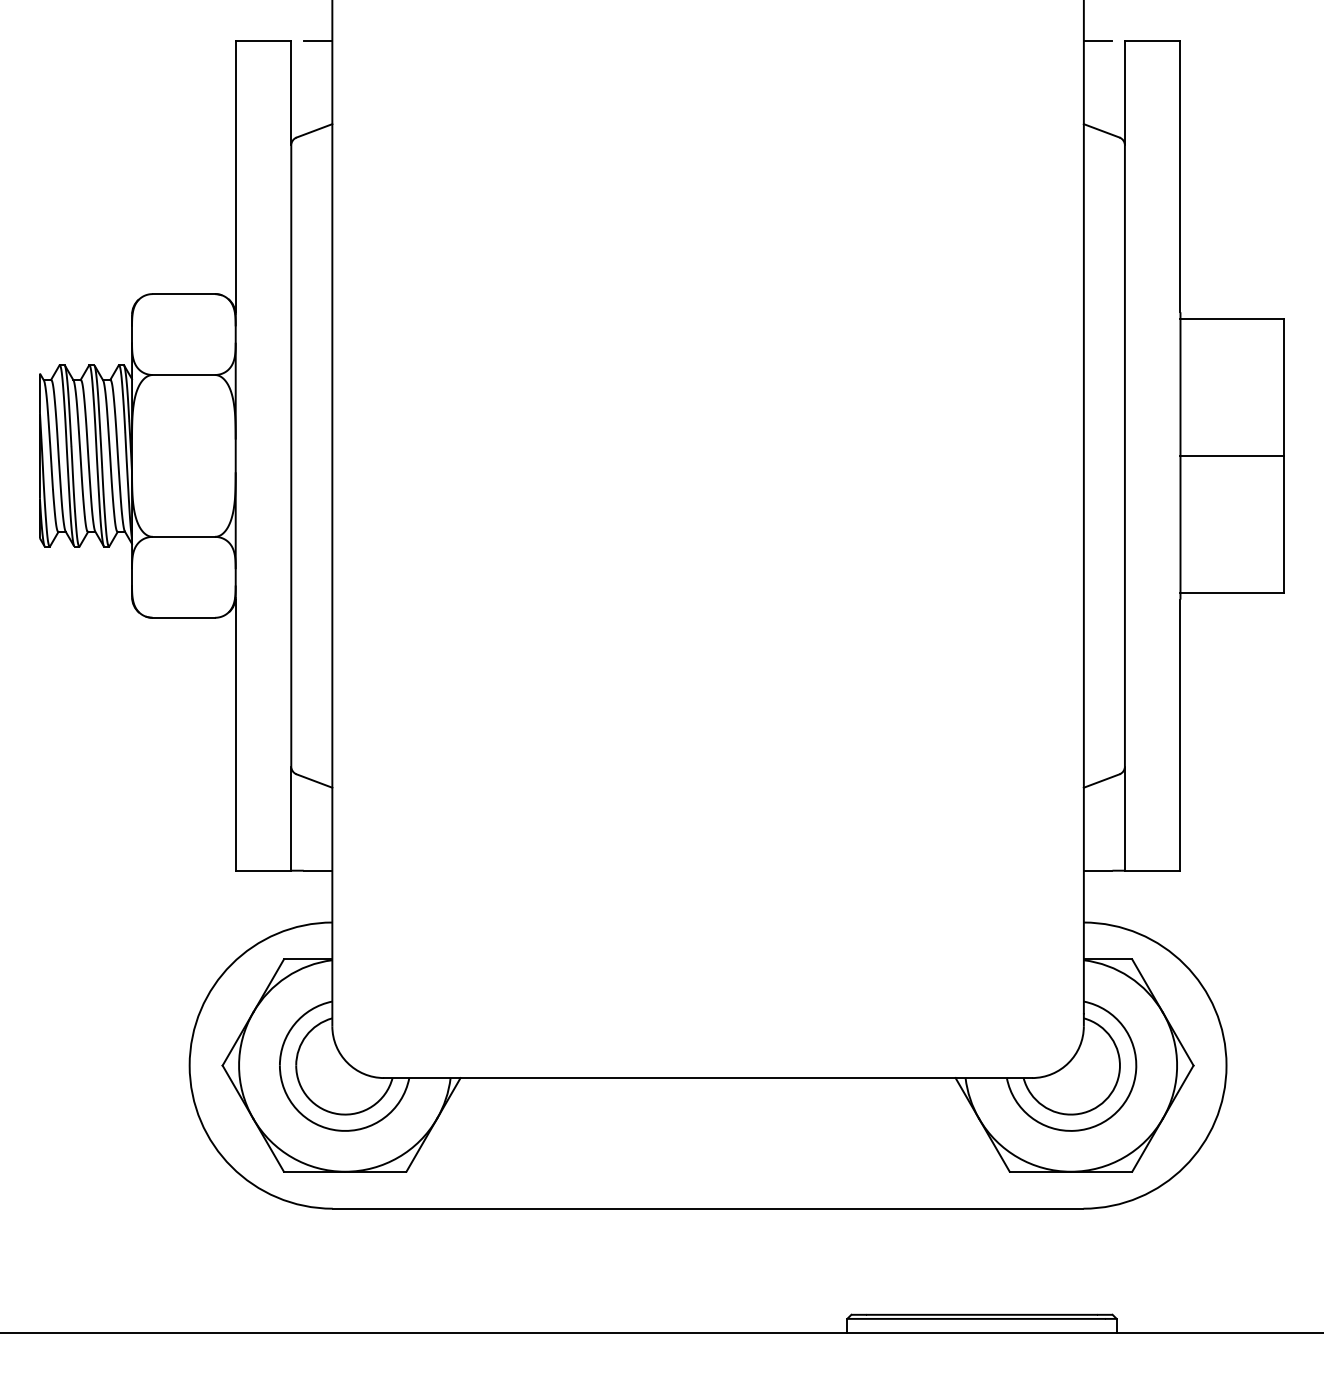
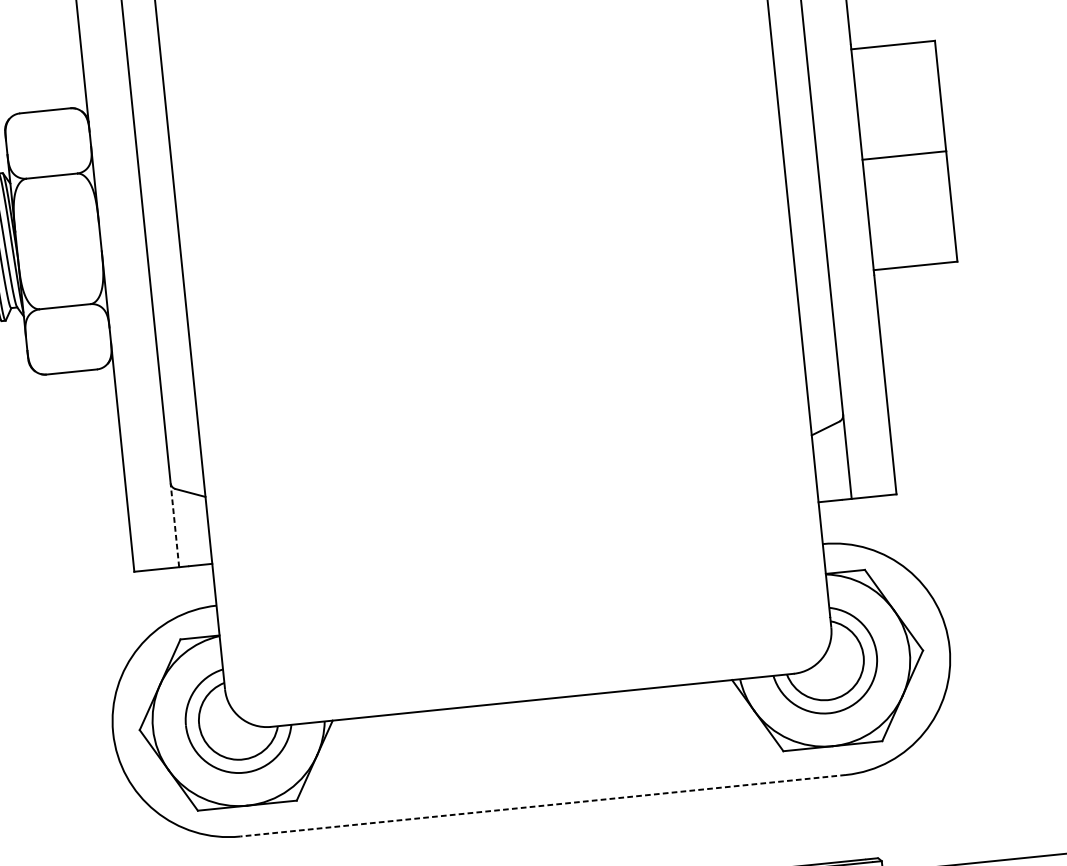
line: (291, 818) -> (175, 525), solid -> dashed
line: (707, 1208) -> (542, 805), solid -> dashed

